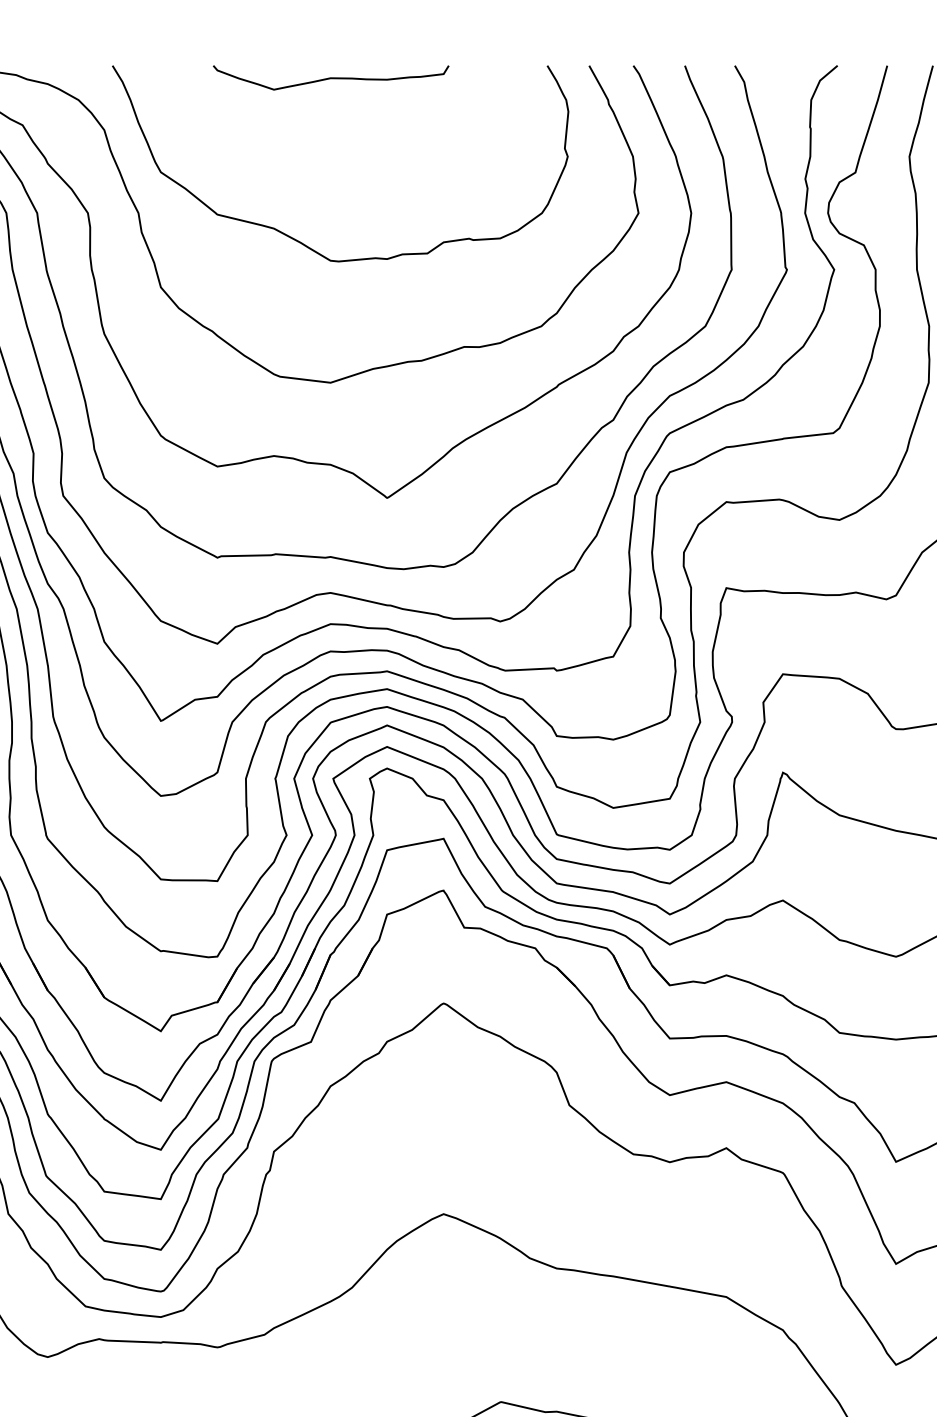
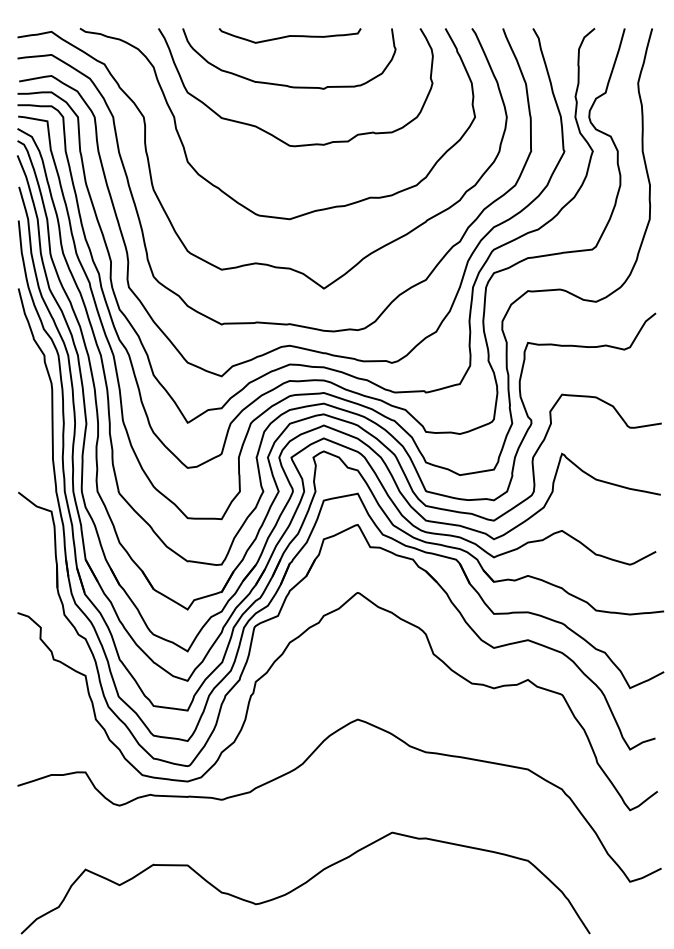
curve: (323, 158) -> (285, 84), added

